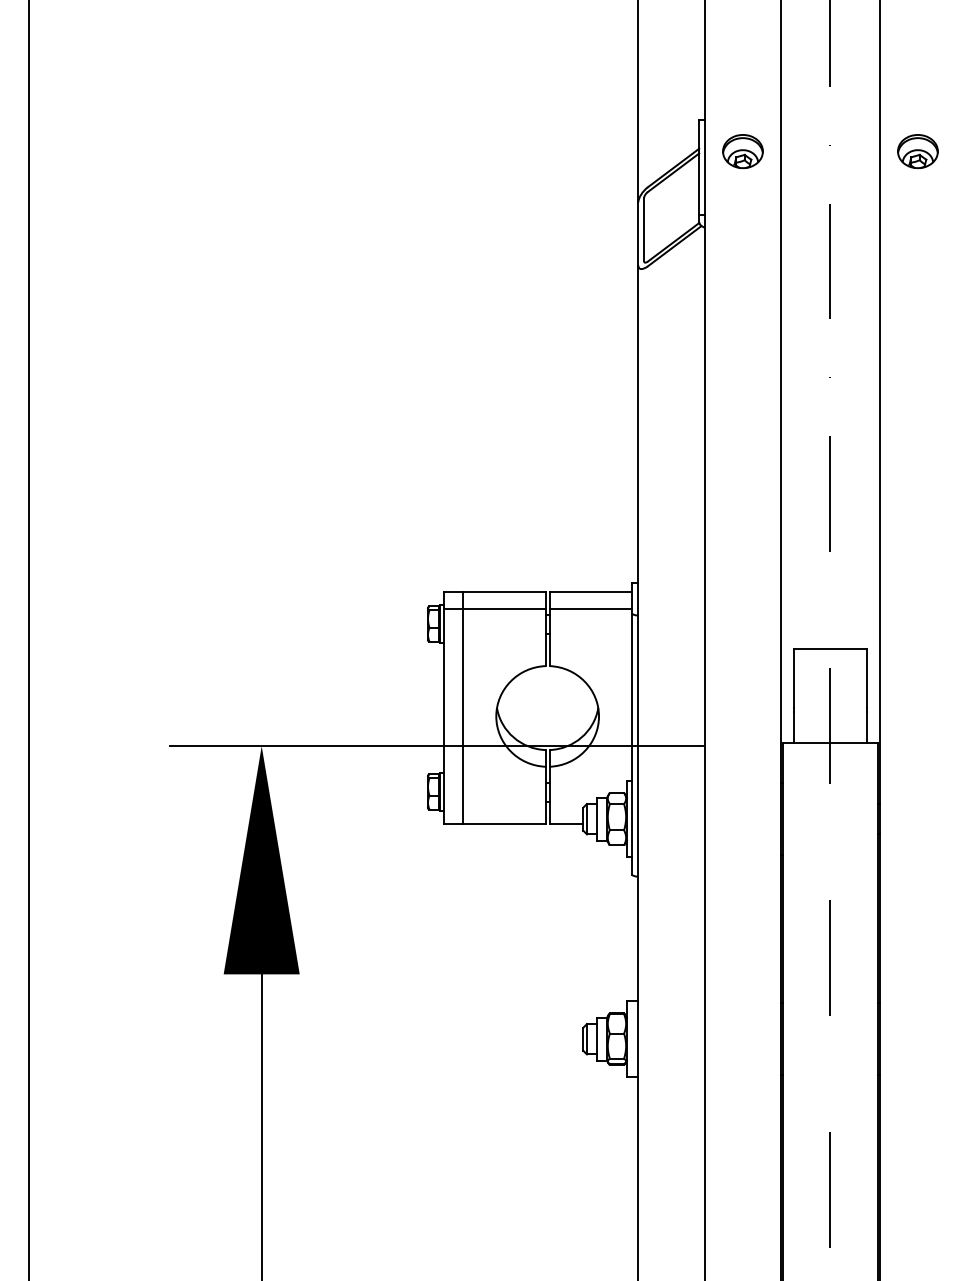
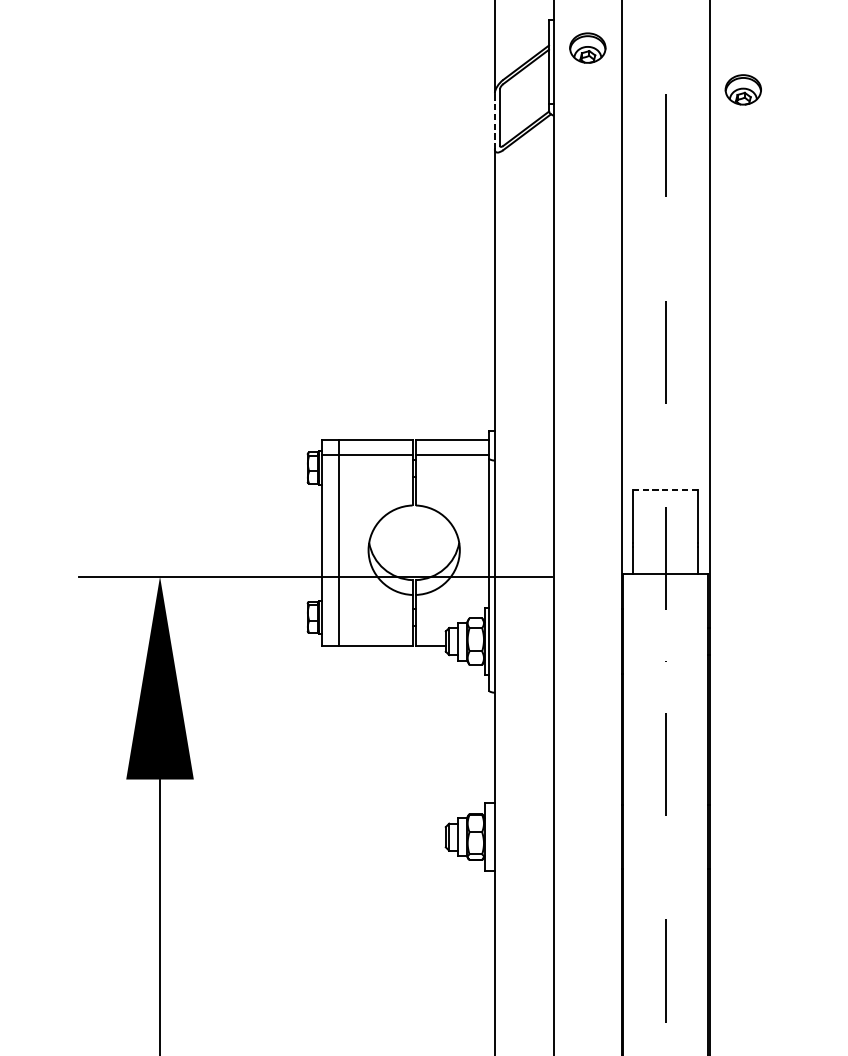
part: (917, 151) -> (742, 89), moved
line: (638, 233) -> (494, 120), solid -> dashed
line: (829, 649) -> (664, 490), solid -> dashed

